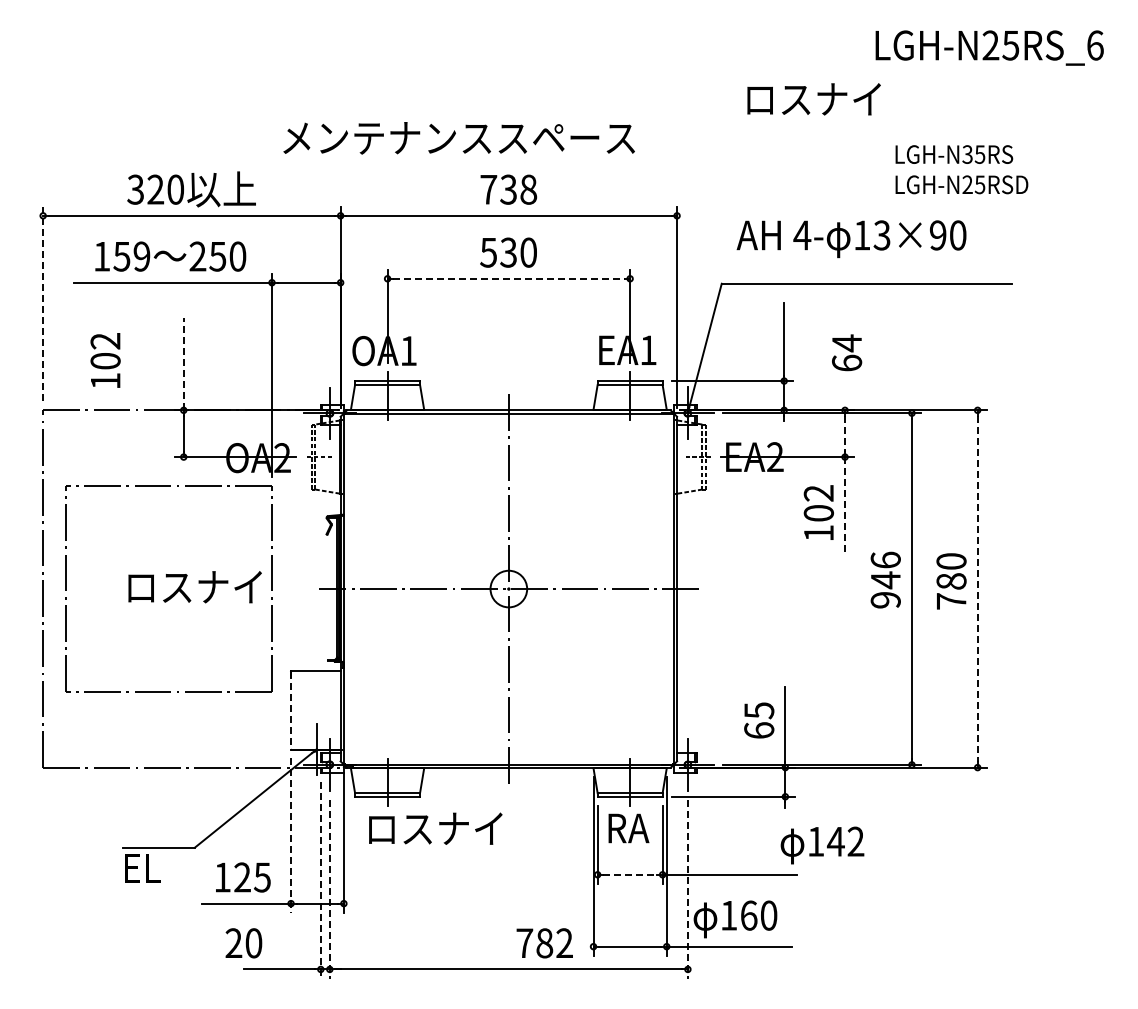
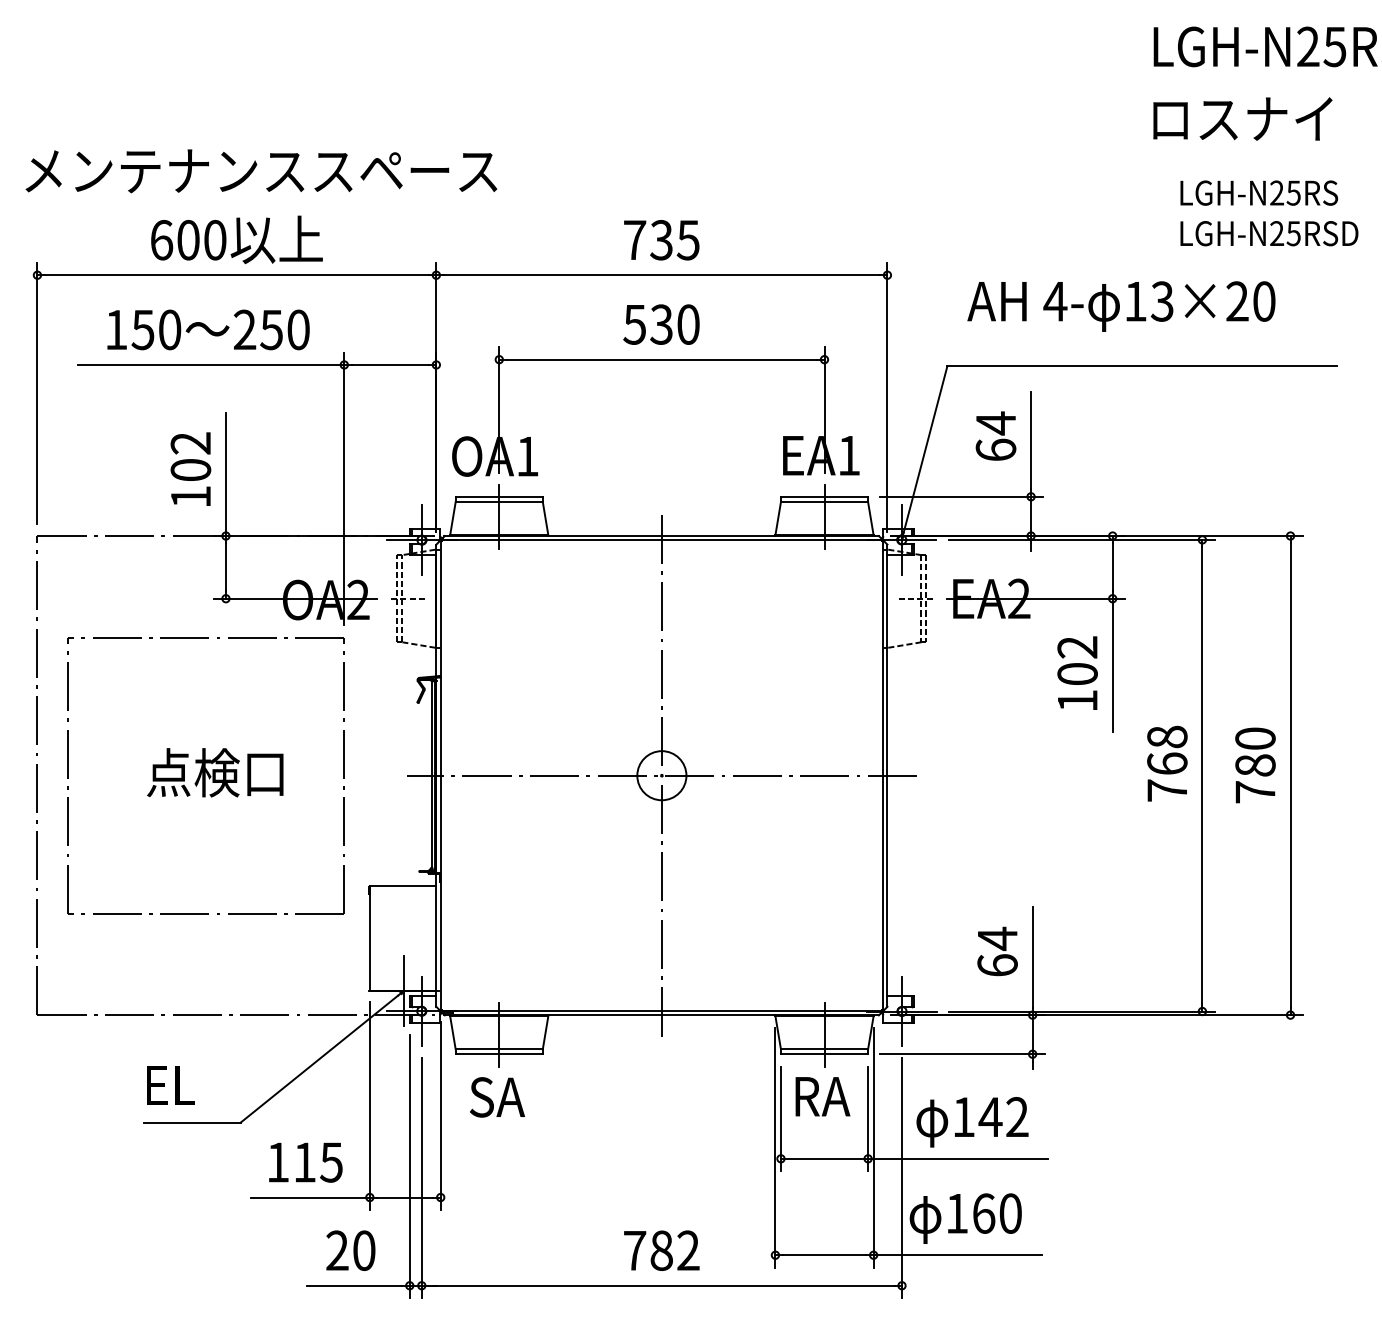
text: (813, 99) -> (1242, 119), moved
text: (458, 138) -> (260, 171), moved
text: (967, 154) -> (1276, 192), LGH-N35RS -> LGH-N25RS
text: (145, 189) -> (174, 239), 320 -> 600
text: (528, 189) -> (688, 239), 738 -> 735
text: (937, 235) -> (1236, 301), 13×90 -> 13×20
text: (141, 256) -> (169, 329), 159 -> 150
line: (508, 278) -> (661, 359), dashed -> solid
line: (43, 303) -> (37, 392), dashed -> solid
text: (847, 352) -> (996, 435), moved
text: (105, 360) -> (190, 469), moved
line: (183, 363) -> (225, 473), dashed -> solid
line: (845, 433) -> (1113, 567), dashed -> solid
line: (845, 506) -> (1113, 664), dashed -> solid
text: (885, 579) -> (1166, 762), 946 -> 768
text: (193, 586) -> (239, 772), ロスナイ -> 点検口
line: (977, 589) -> (1290, 776), dashed -> solid
line: (291, 710) -> (370, 938), dashed -> solid
text: (759, 710) -> (997, 938), 65 -> 64
text: (433, 828) -> (560, 1096), ロスナイ -> SA
line: (291, 835) -> (370, 1106), dashed -> solid
text: (822, 845) -> (972, 1122), moved
text: (142, 868) -> (170, 1086), moved
line: (630, 874) -> (825, 1158), dashed -> solid
text: (242, 877) -> (304, 1162), 125 -> 115
line: (320, 880) -> (409, 1166), dashed -> solid
line: (329, 889) -> (421, 1178), dashed -> solid
line: (687, 889) -> (901, 1178), dashed -> solid
text: (243, 943) -> (350, 1250), moved
text: (544, 943) -> (661, 1250), moved

